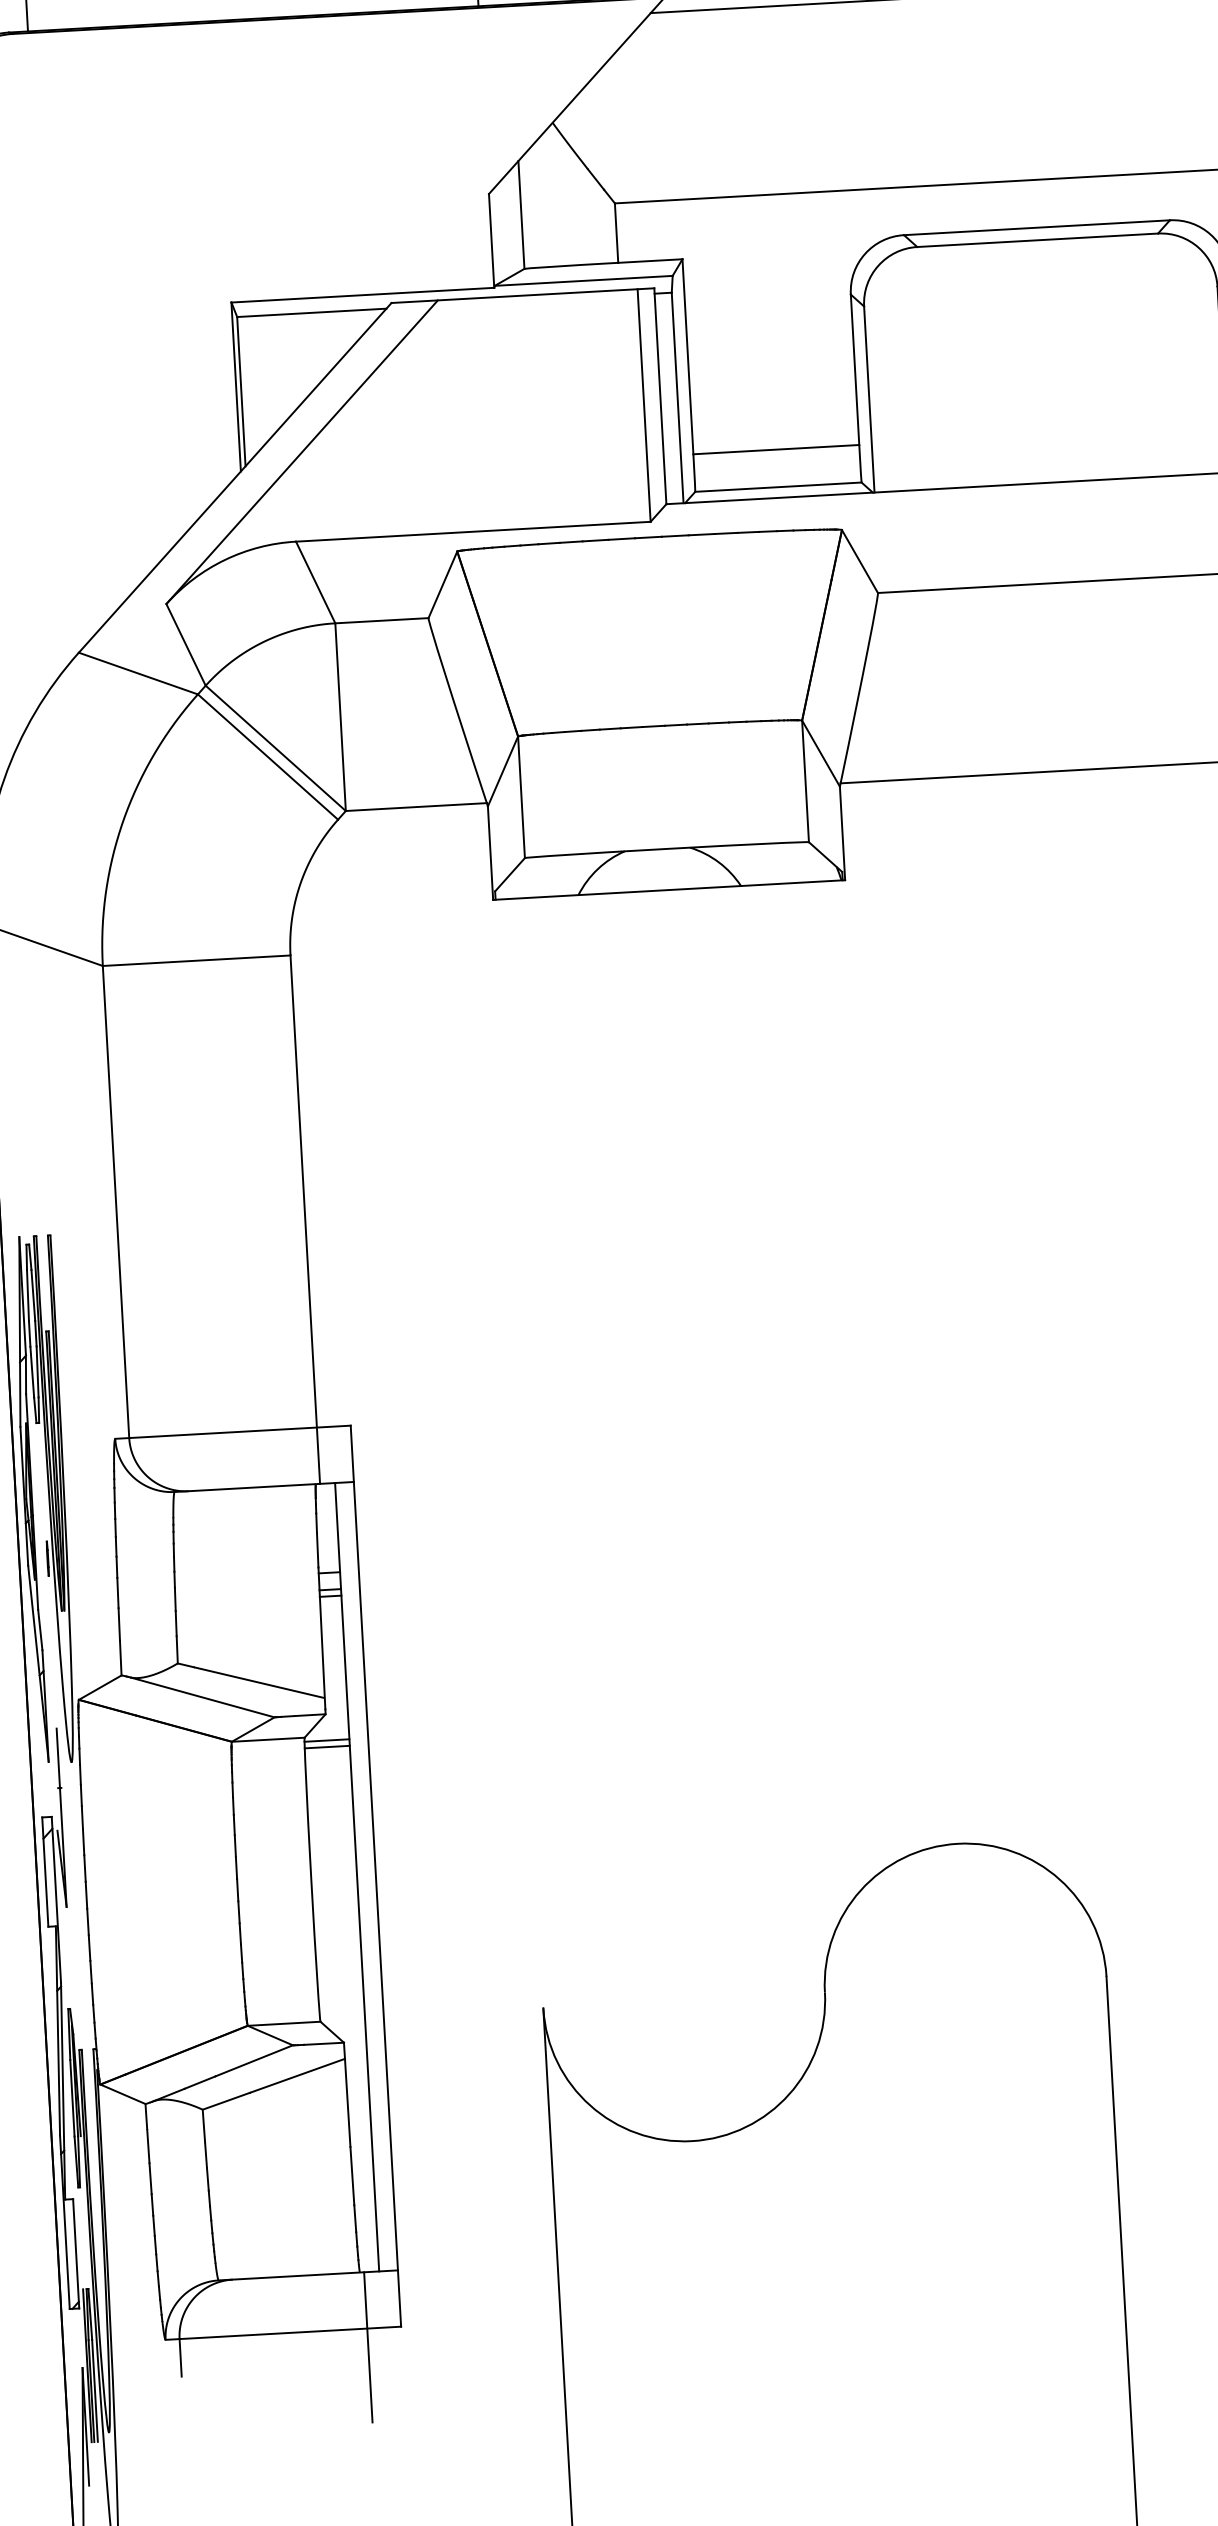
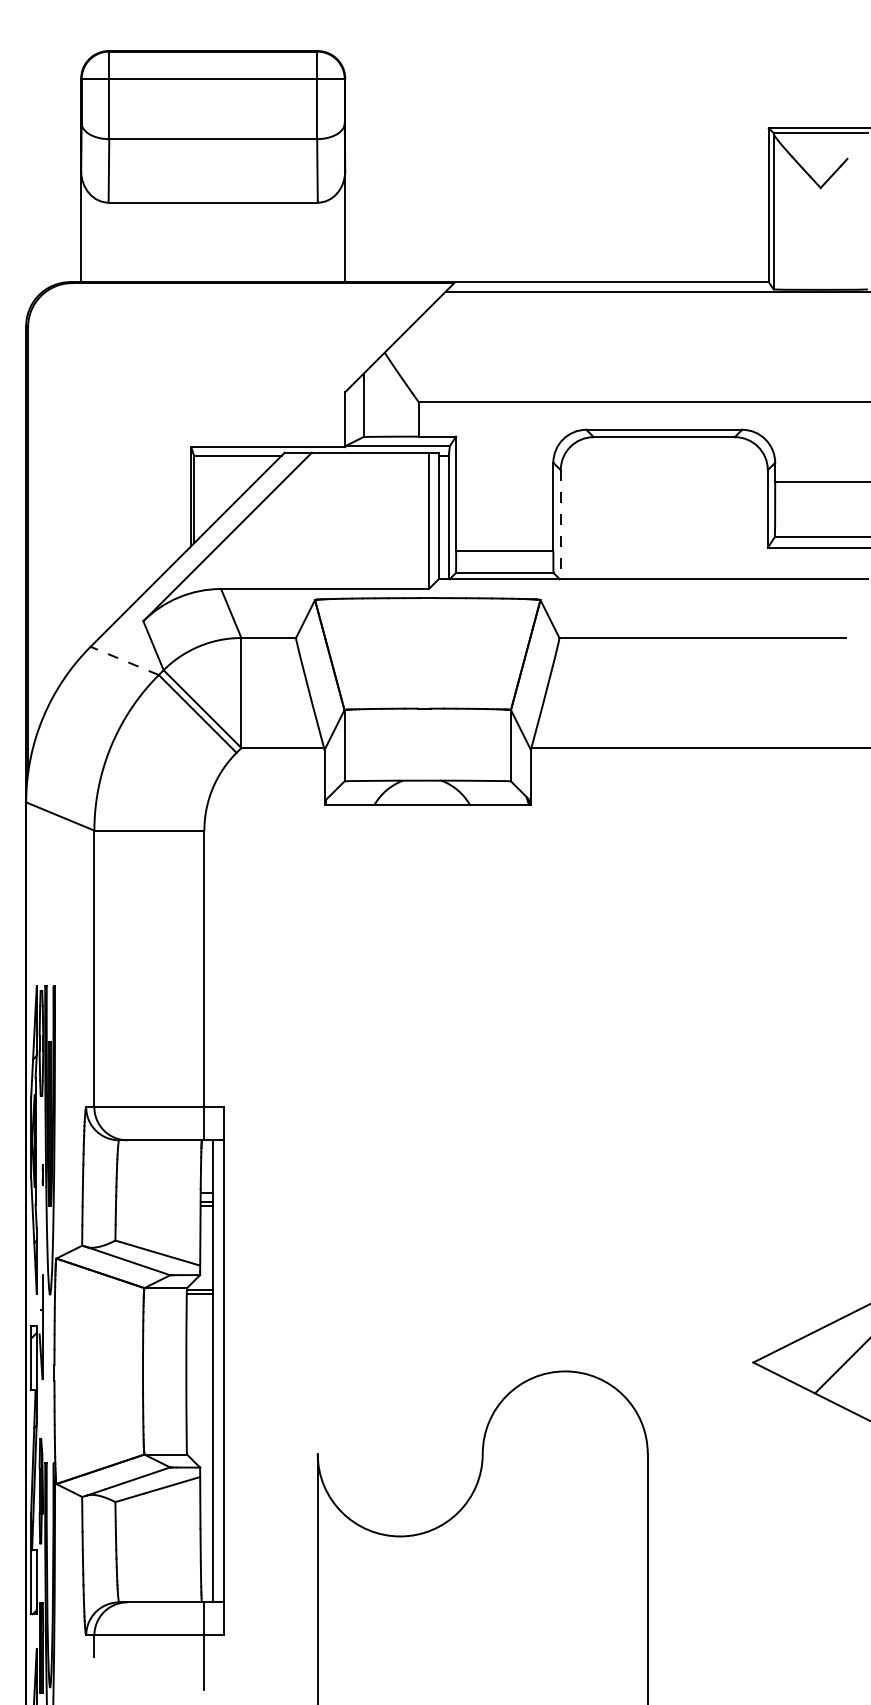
line: (868, 399) -> (560, 524), solid -> dashed
line: (137, 672) -> (124, 660), solid -> dashed

